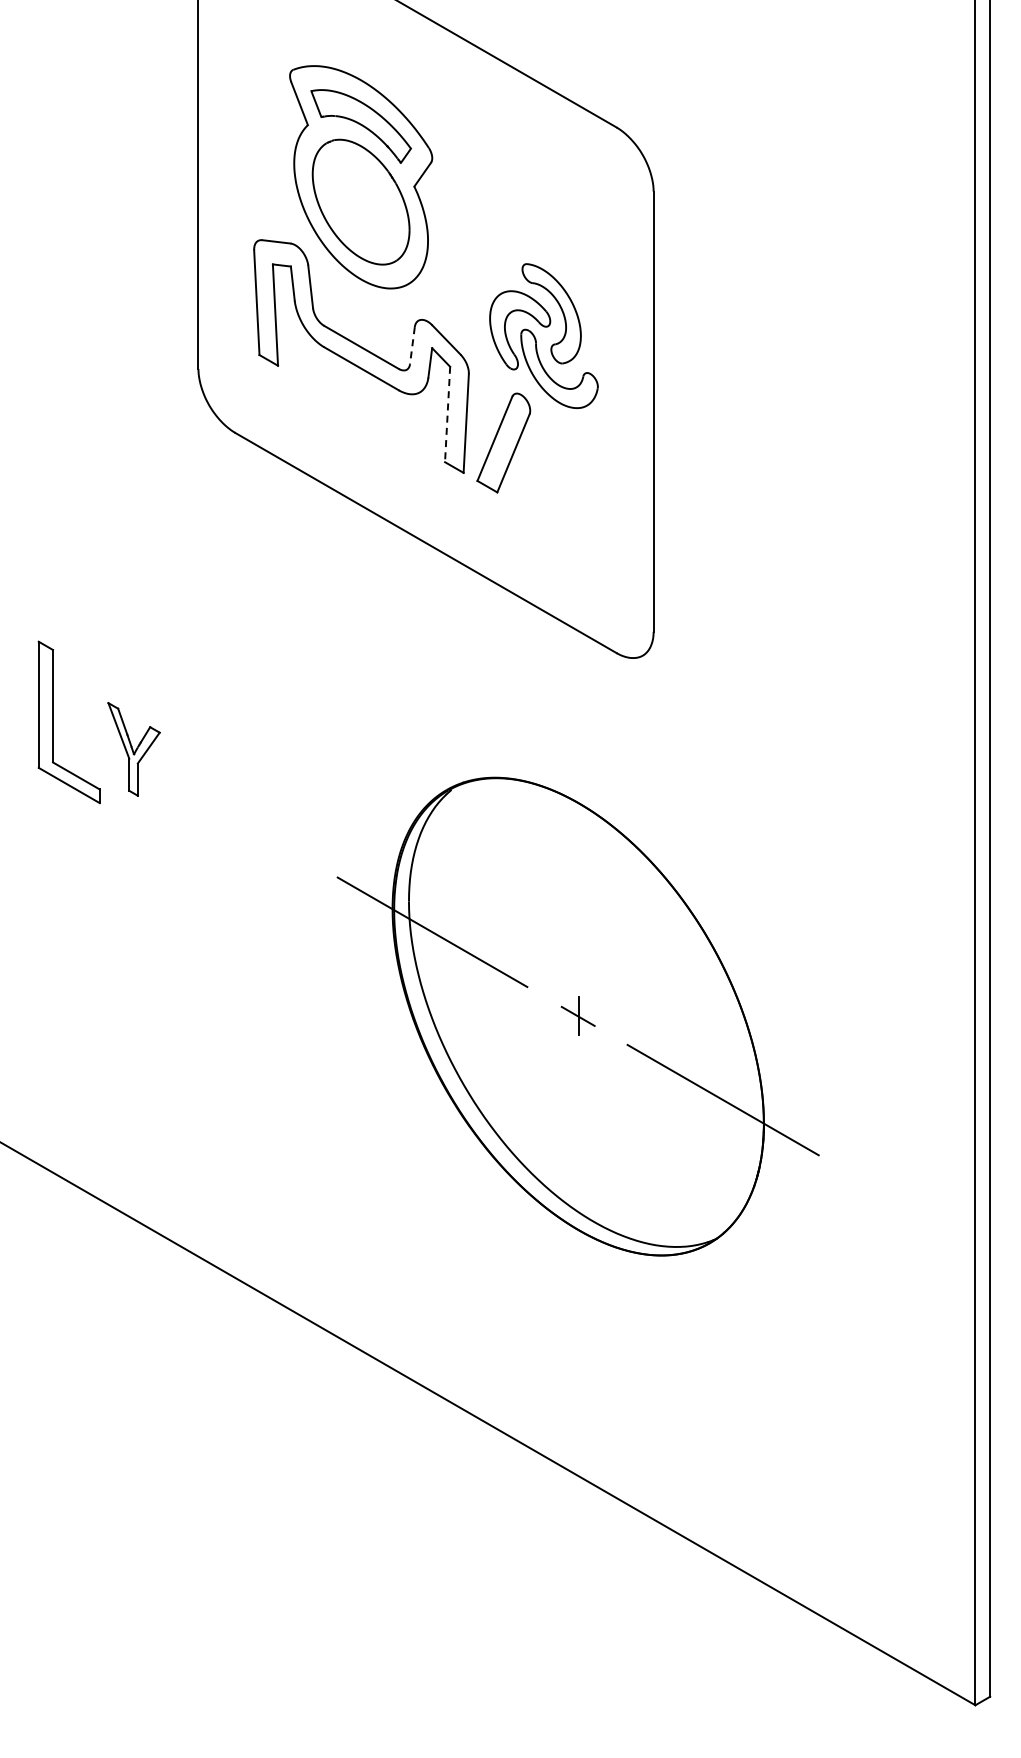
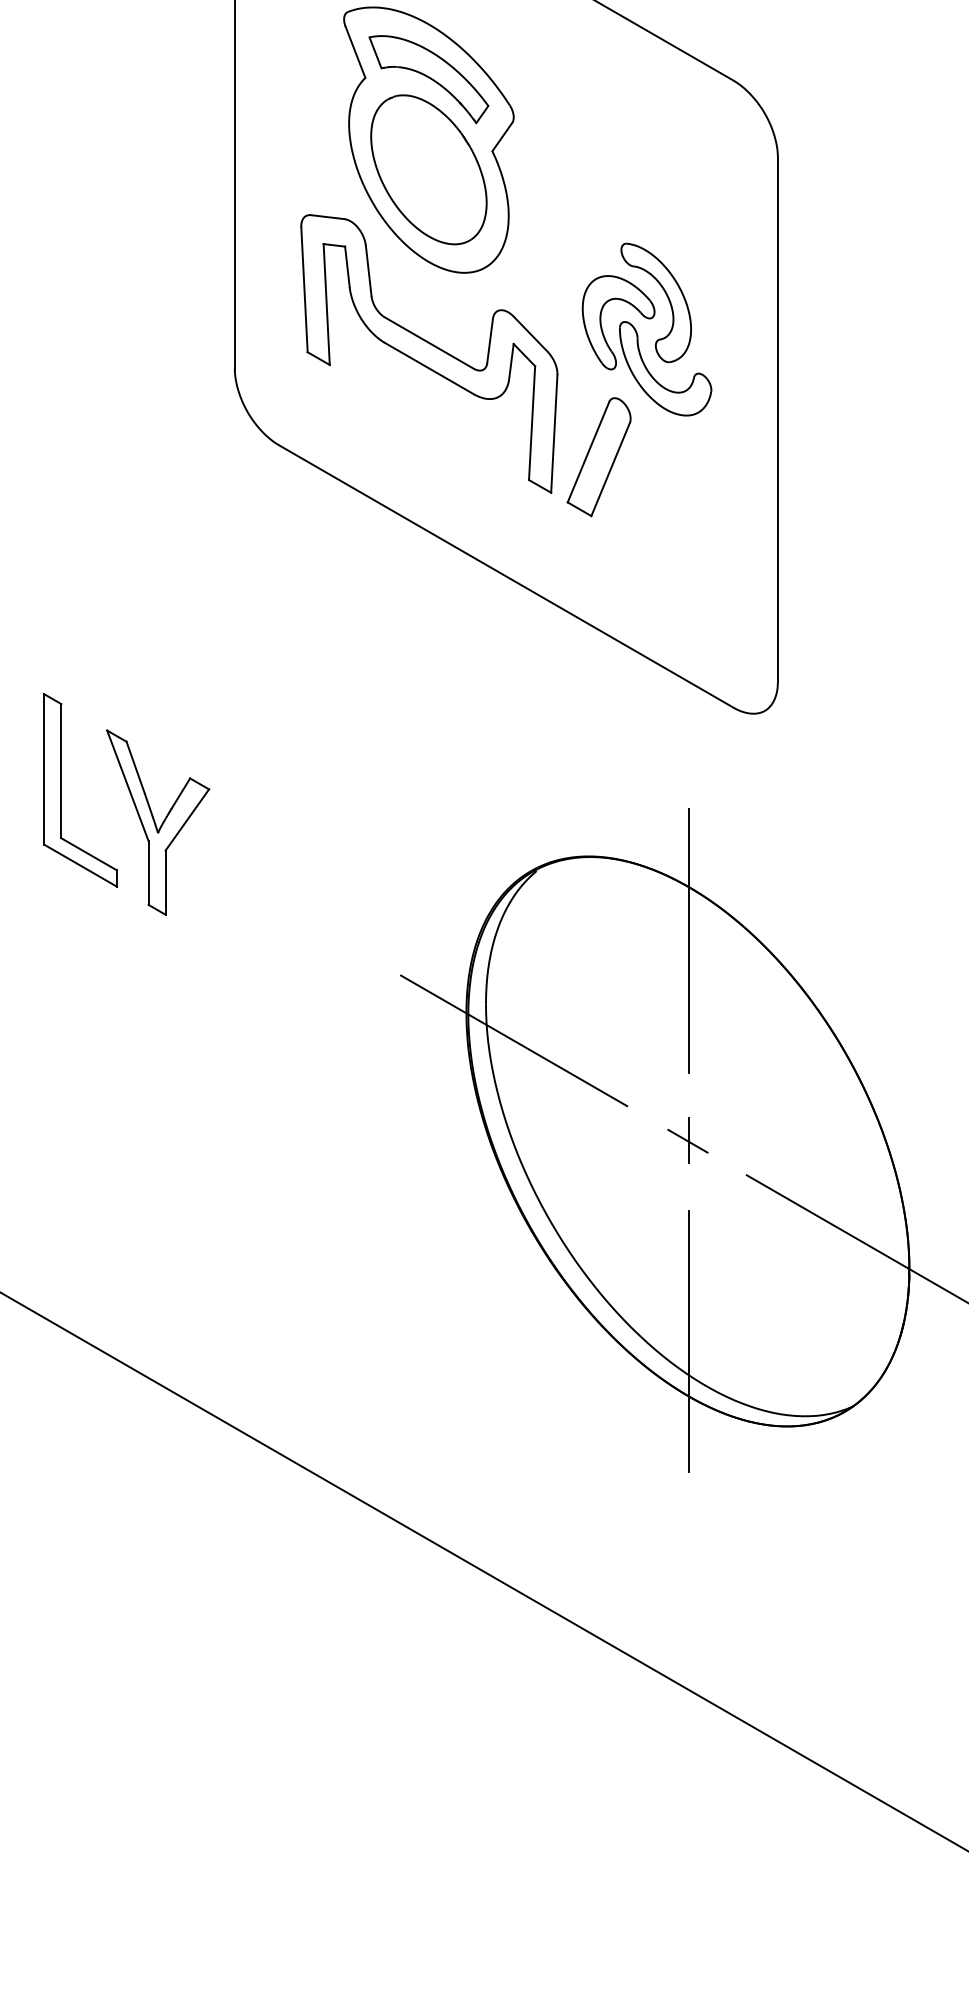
line: (412, 345) -> (490, 340), dashed -> solid
line: (447, 414) -> (531, 423), dashed -> solid
part: (133, 749) -> (157, 822), size x1.67
line: (579, 848) -> (689, 940), added
line: (579, 1183) -> (689, 1340), added

